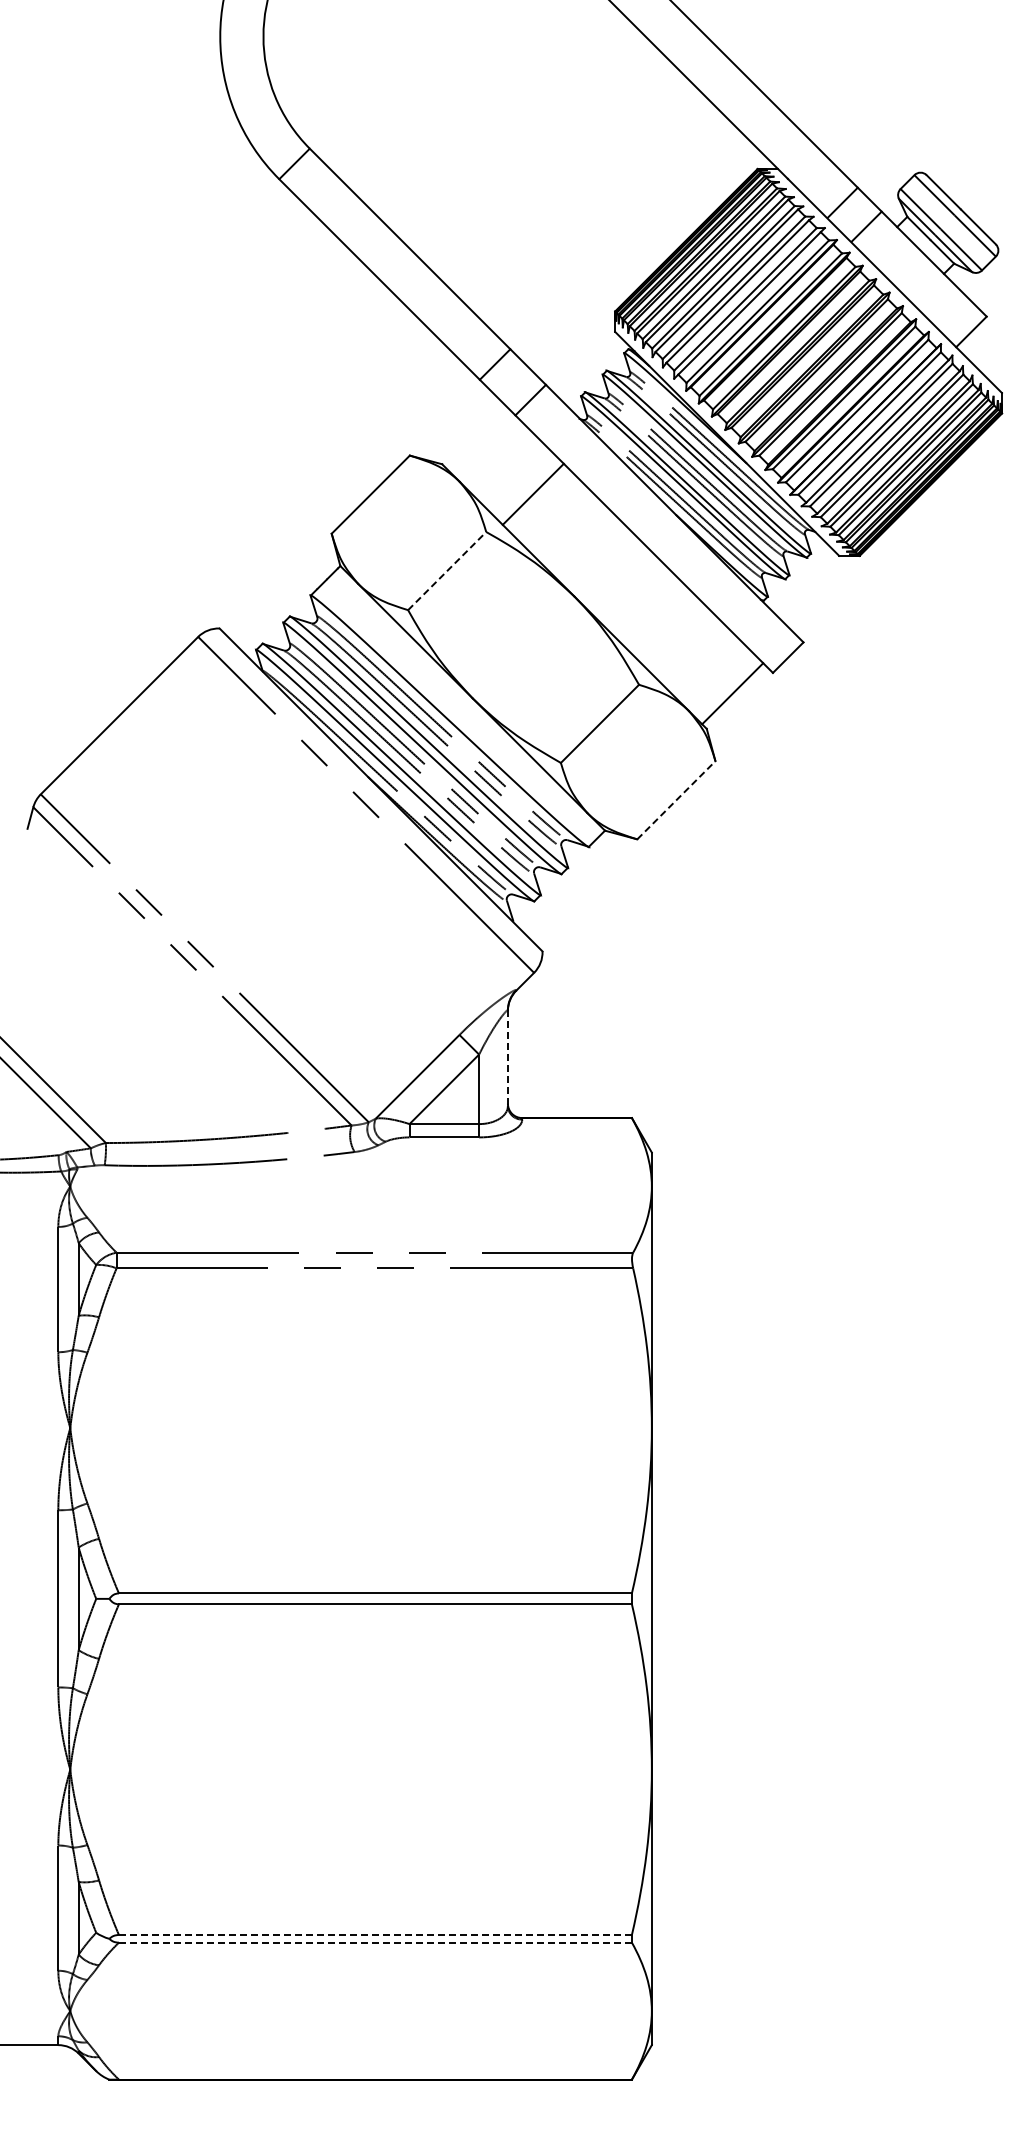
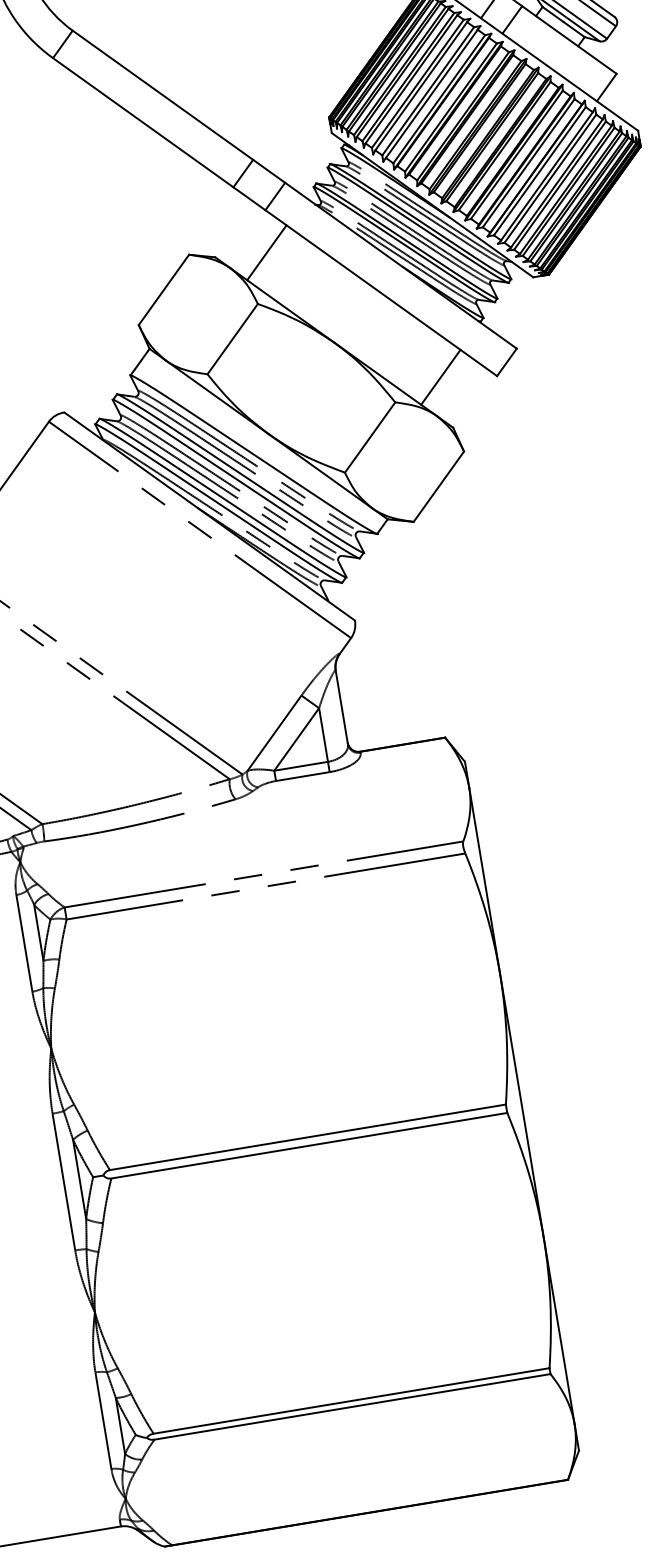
line: (532, 493) -> (266, 252), moved
line: (447, 570) -> (232, 338), dashed -> solid
line: (732, 693) -> (440, 377), moved
line: (676, 799) -> (438, 486), dashed -> solid
line: (507, 1058) -> (341, 707), dashed -> solid
line: (374, 1935) -> (350, 1401), dashed -> solid
line: (375, 1942) -> (352, 1406), dashed -> solid

